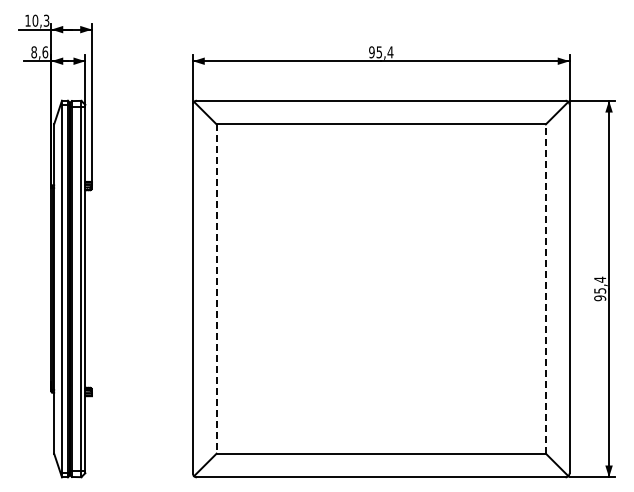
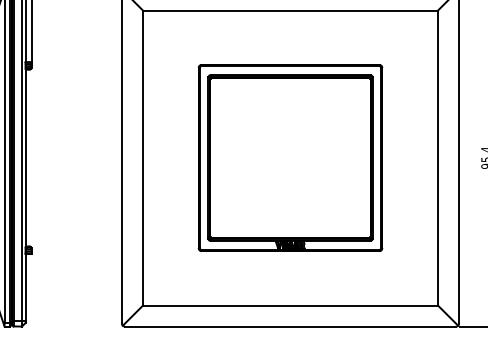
part: (381, 288) -> (290, 157), added
line: (216, 289) -> (142, 158), dashed -> solid
line: (545, 289) -> (437, 158), dashed -> solid

